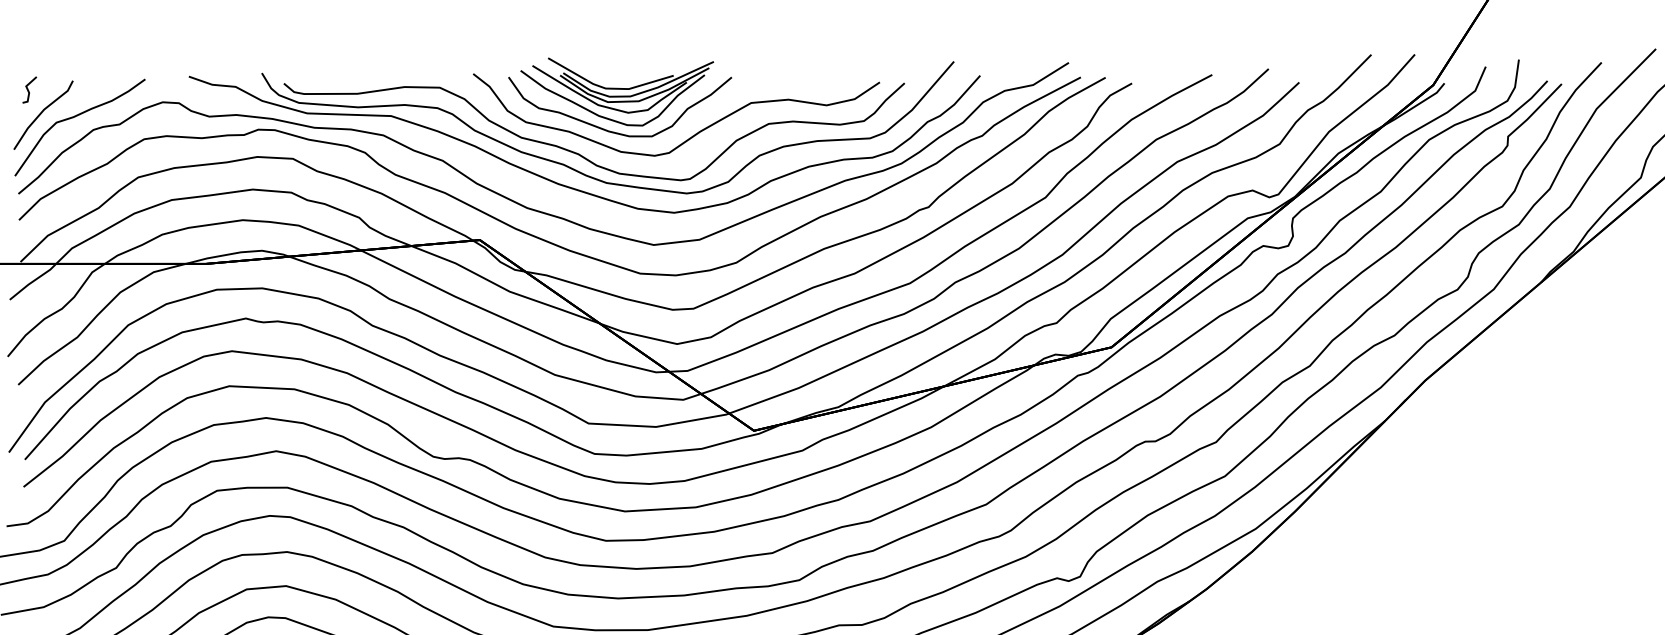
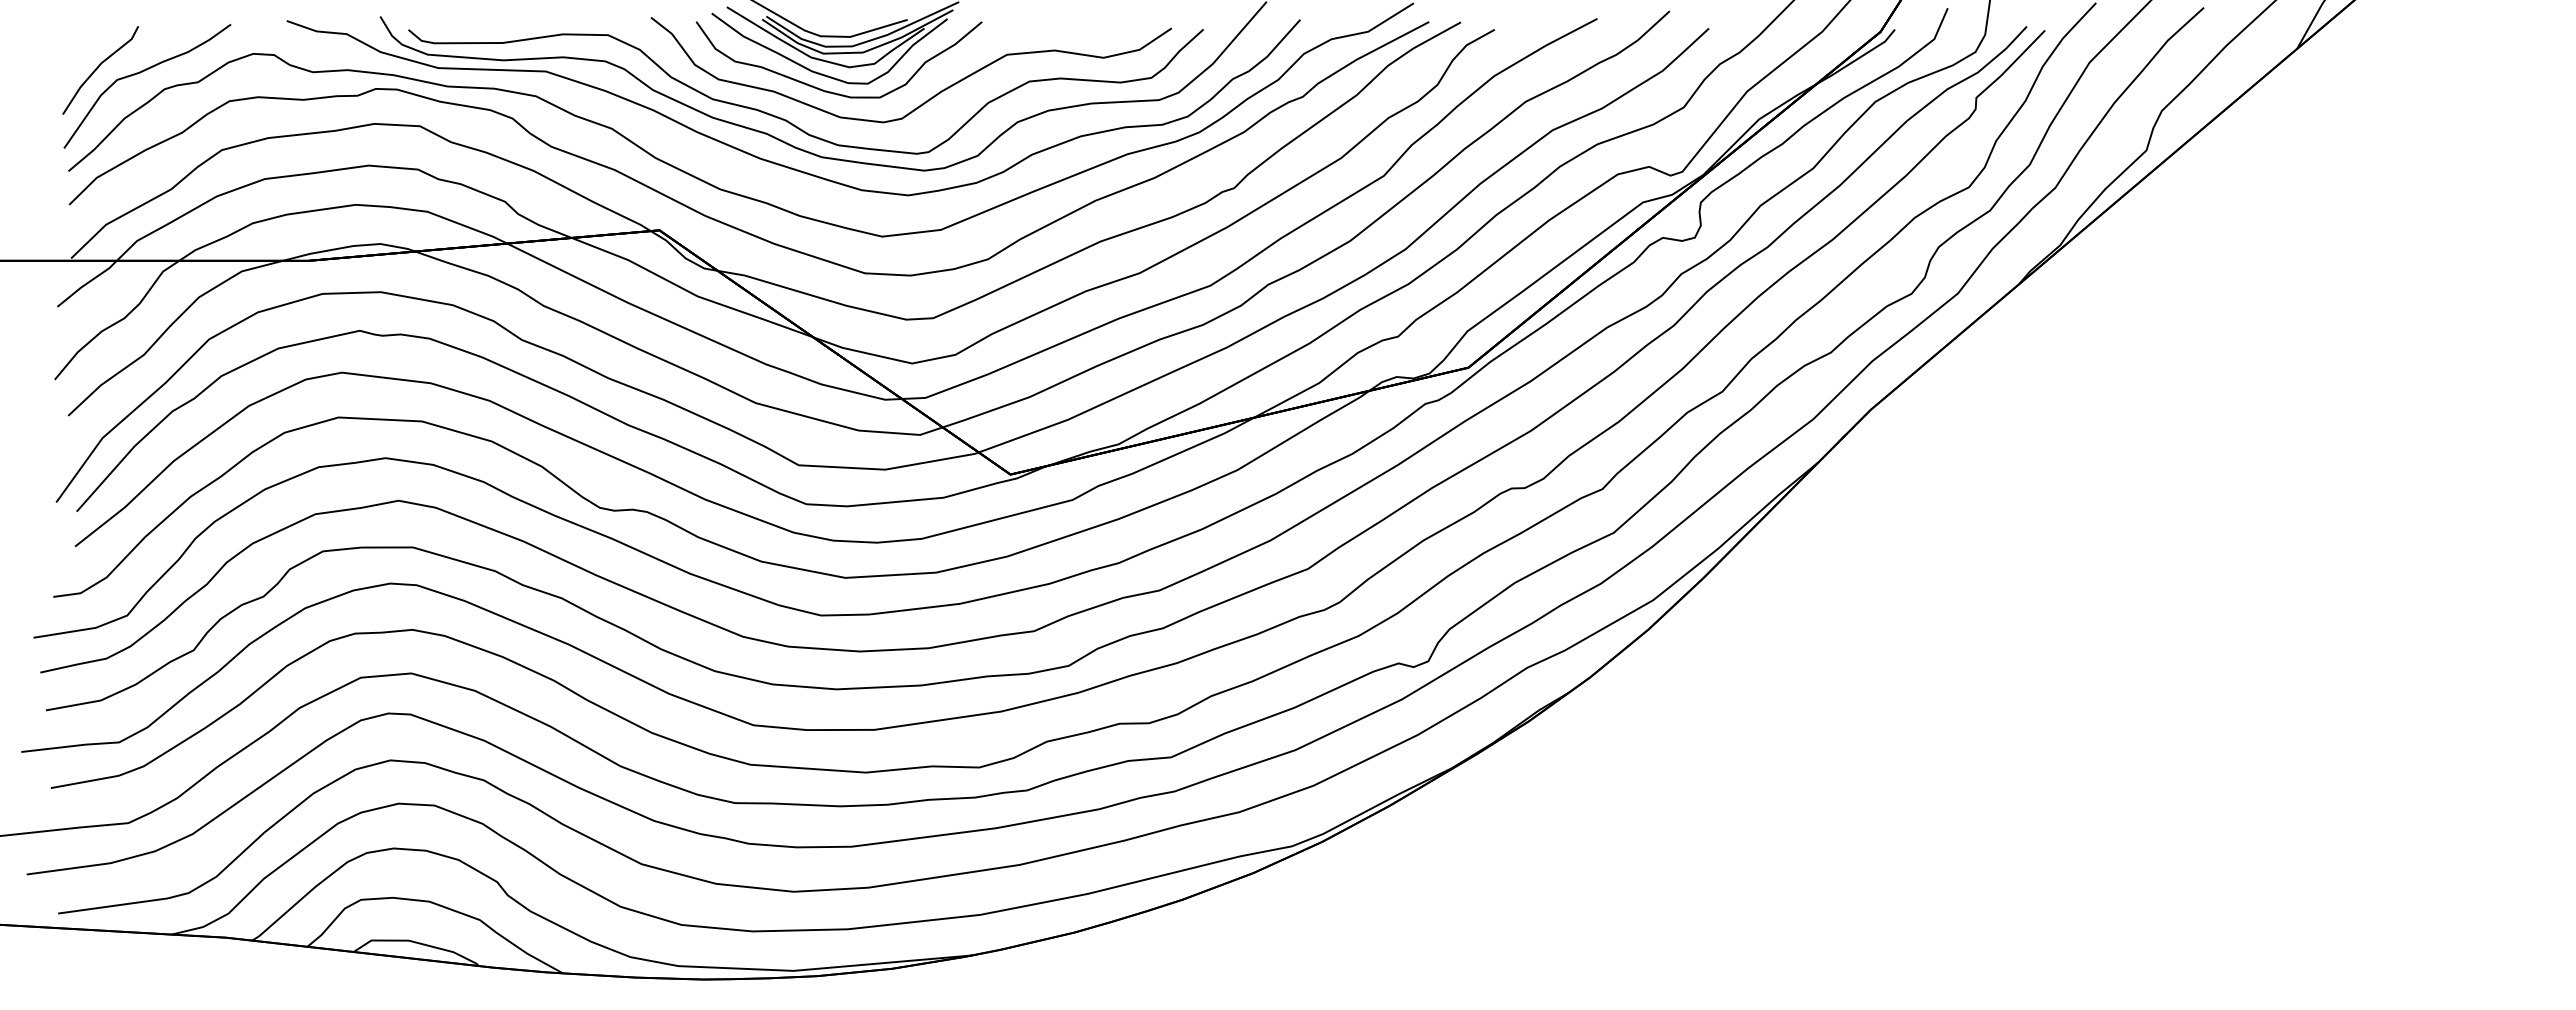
line: (28, 90) -> (81, 38), removed

